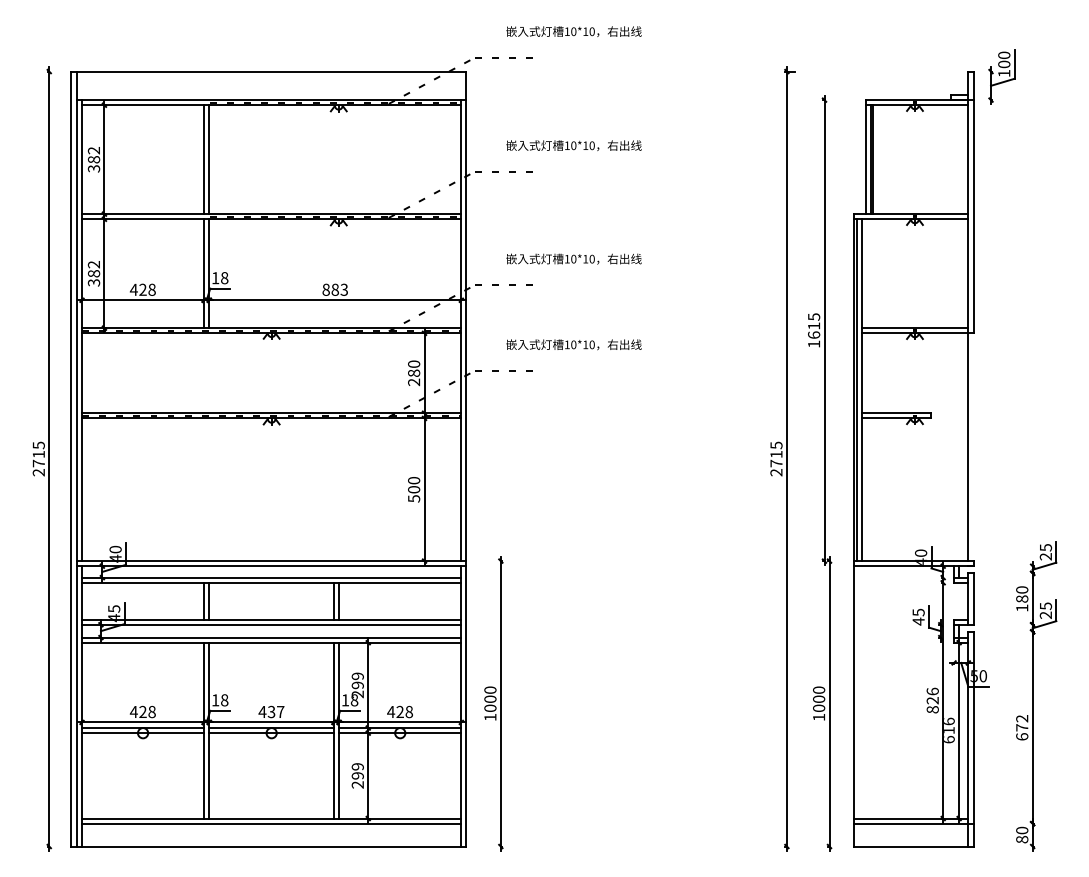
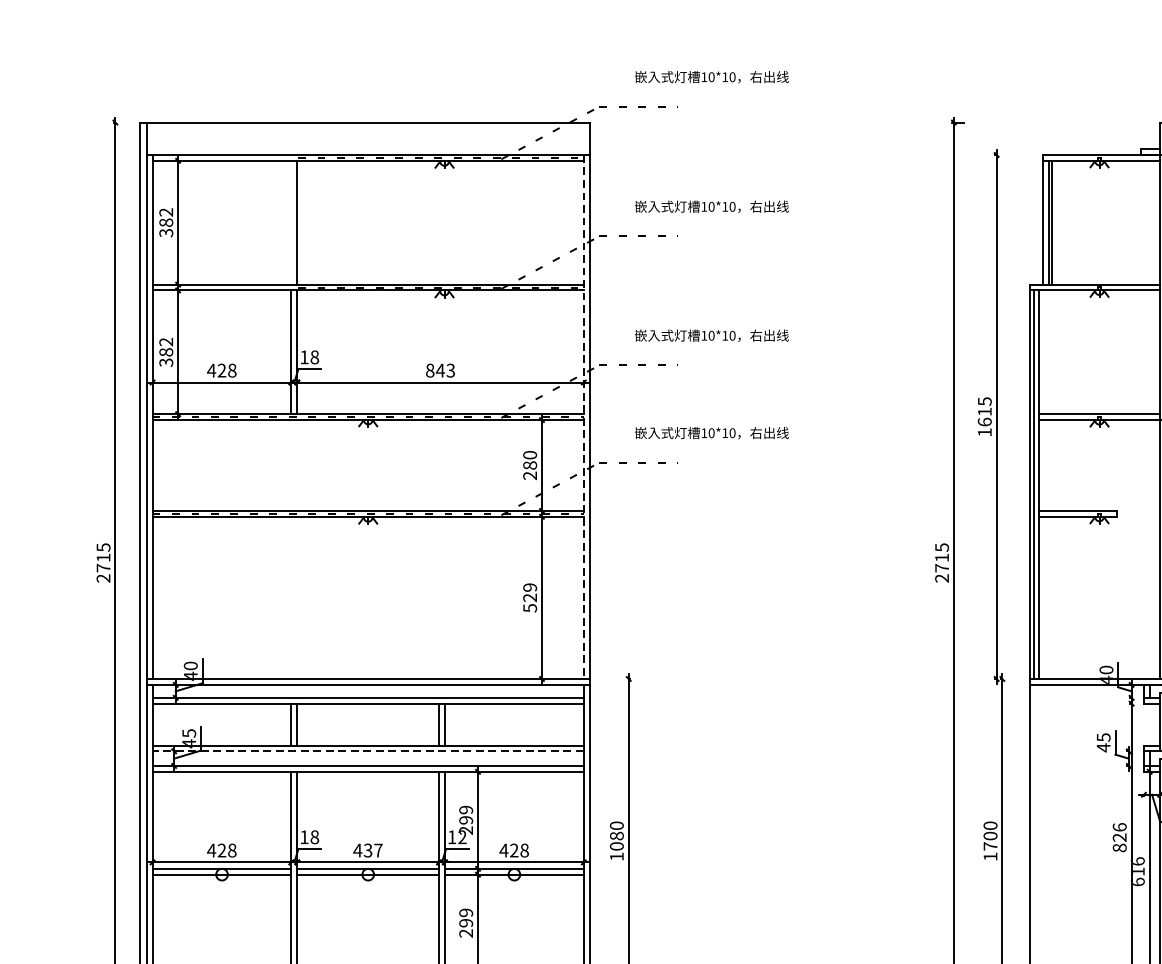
line: (204, 159) -> (291, 222), removed
text: (335, 289) -> (440, 370), 883 -> 843
line: (461, 331) -> (584, 418), solid -> dashed
text: (414, 485) -> (530, 593), 500 -> 529
line: (271, 624) -> (368, 751), solid -> dashed
text: (490, 698) -> (616, 835), 1000 -> 1080
text: (354, 700) -> (462, 837), 18 -> 12
text: (819, 707) -> (990, 845), 1000 -> 1700

